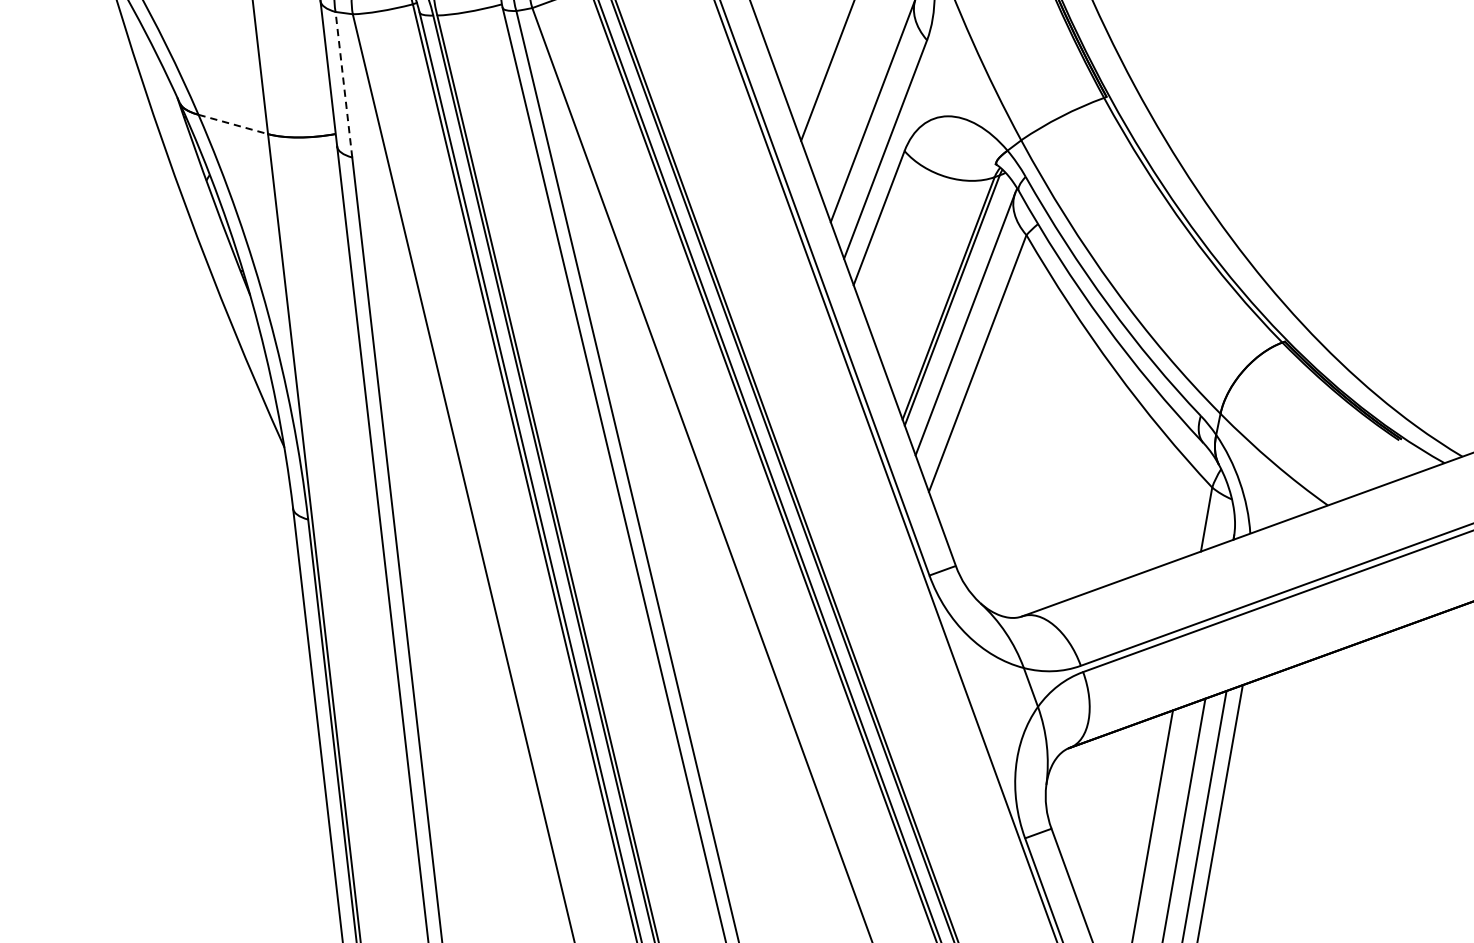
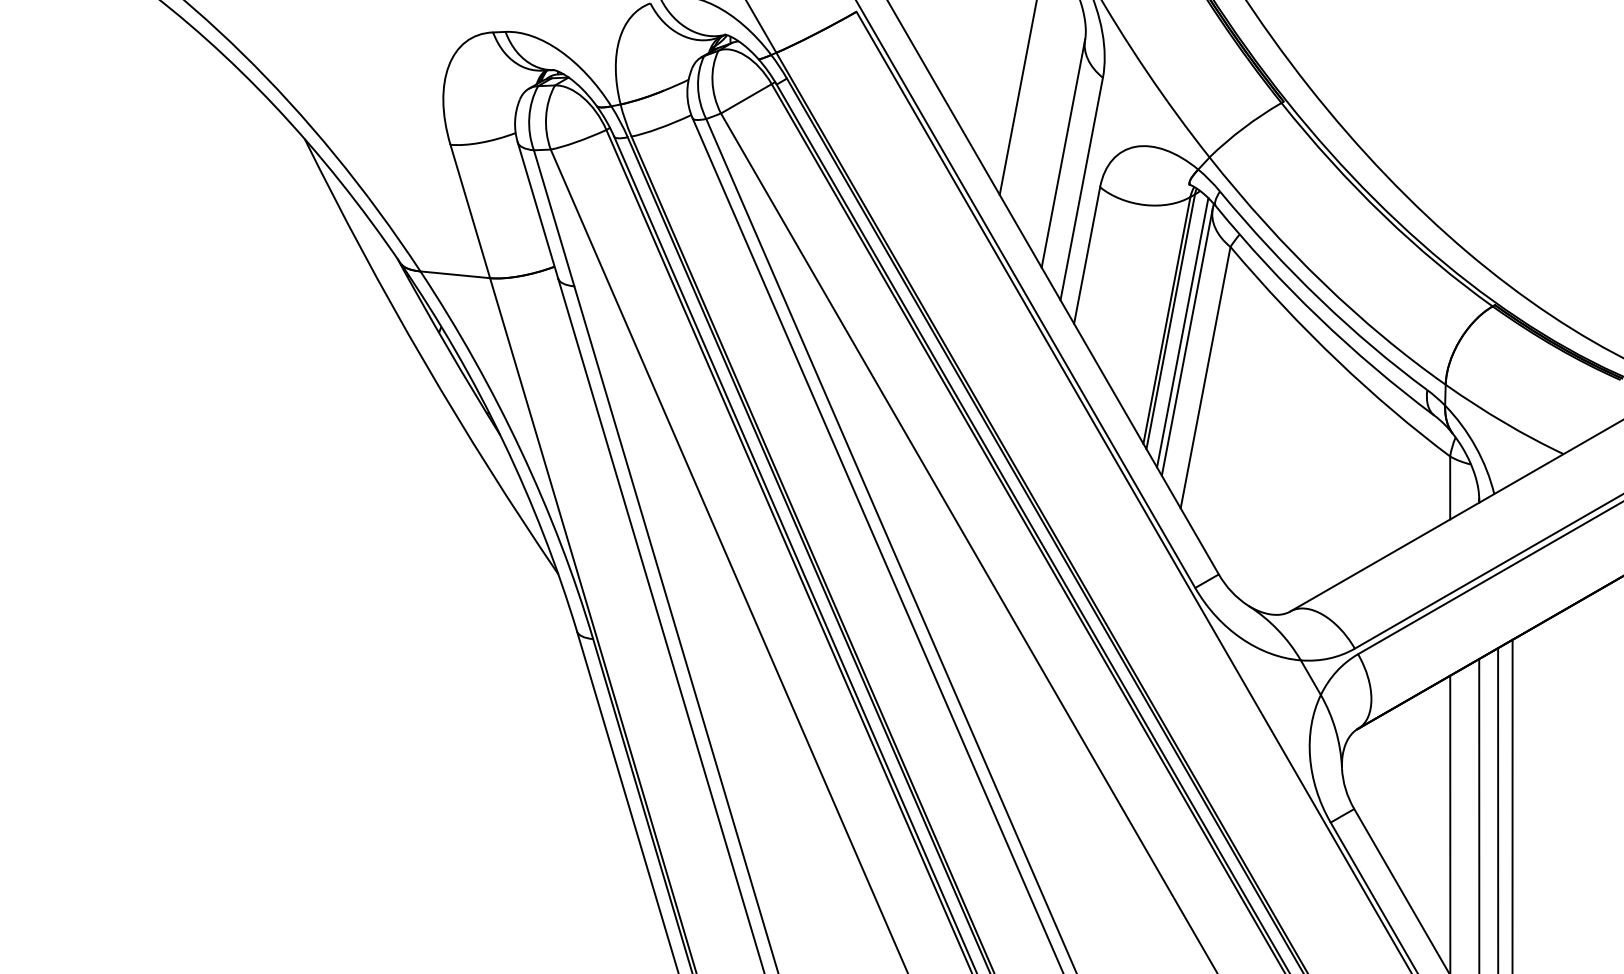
line: (344, 84) -> (554, 218), dashed -> solid
line: (233, 124) -> (455, 274), dashed -> solid
line: (962, 313) -> (1182, 332), added

